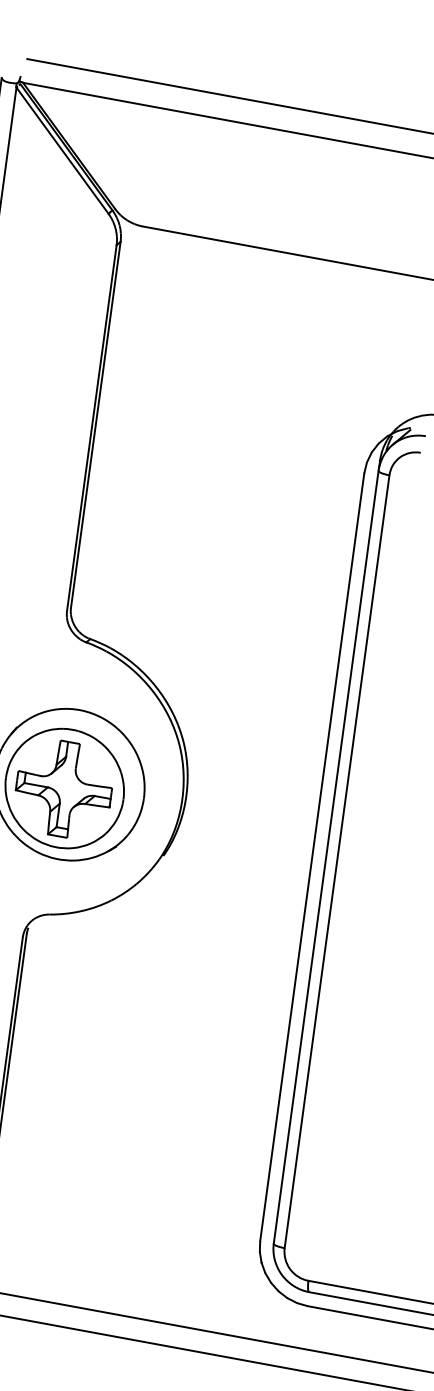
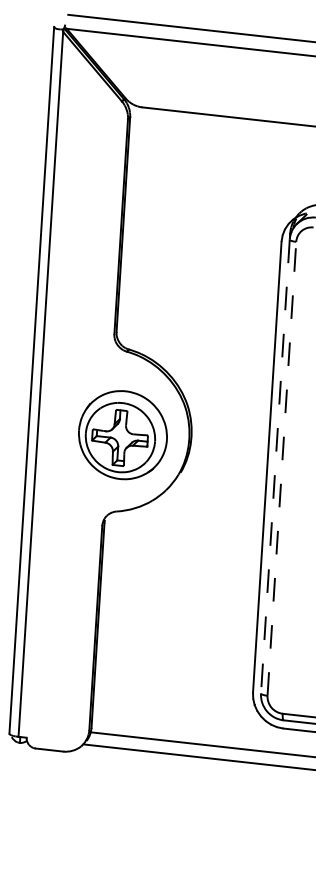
line: (326, 858) -> (275, 467), solid -> dashed
line: (336, 861) -> (281, 468), solid -> dashed

